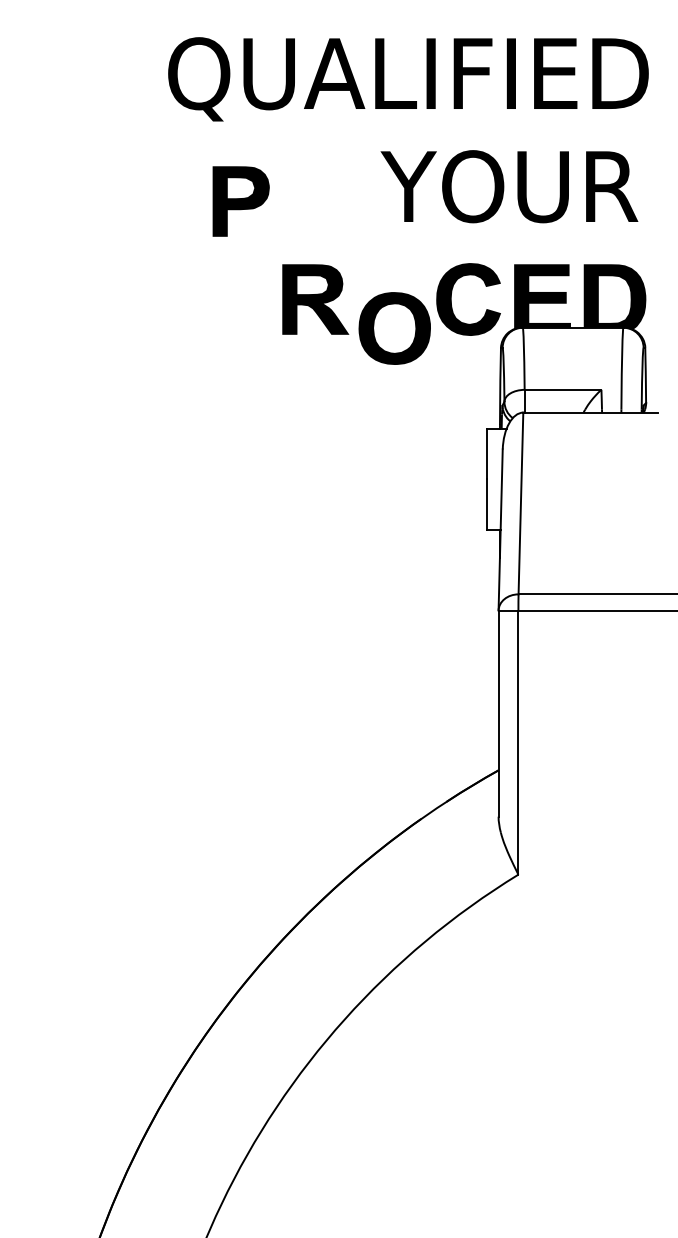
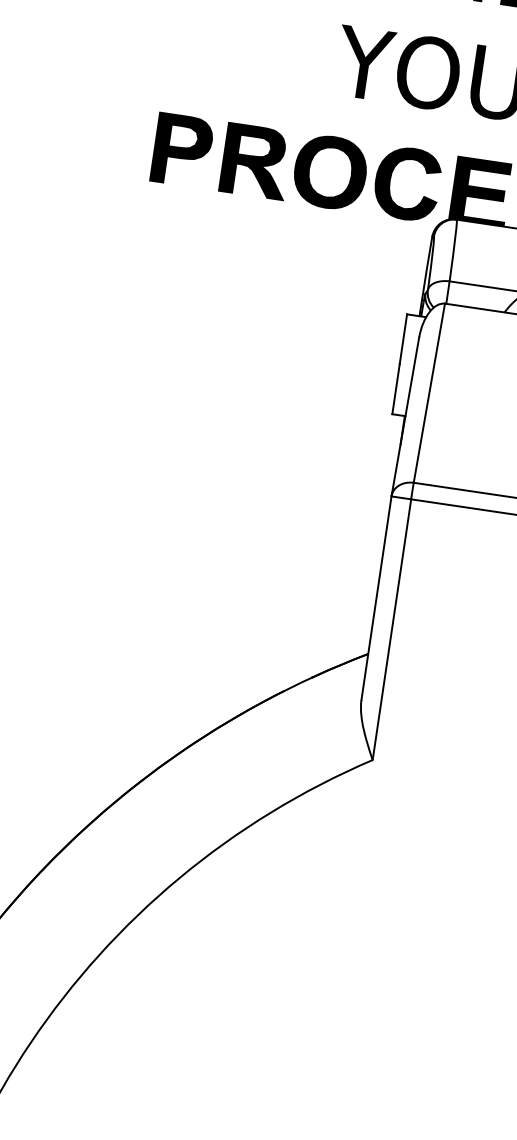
part: (240, 201) -> (181, 150), moved
part: (394, 328) -> (330, 172), moved

